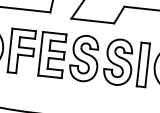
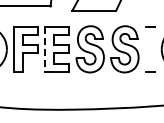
line: (40, 53) -> (45, 49), solid -> dashed
line: (138, 64) -> (145, 49), removed
line: (147, 65) -> (154, 49), removed

